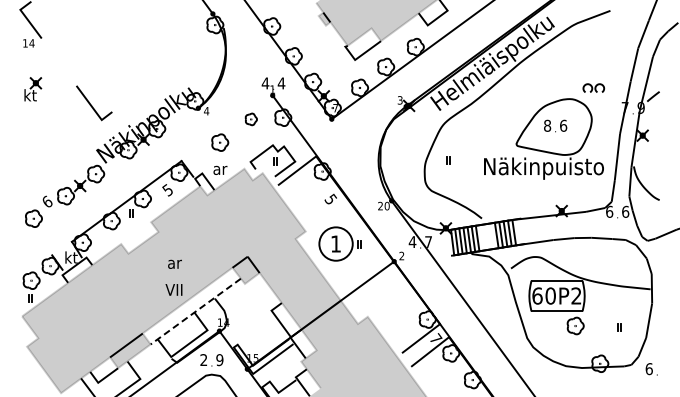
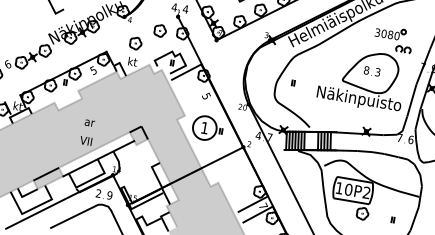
part: (572, 67) -> (391, 32), added
part: (251, 119) -> (160, 31), size x1.43
text: (563, 125) -> (377, 72), 6 -> 3
text: (220, 168) -> (132, 61), ar -> kt
text: (609, 211) -> (399, 137), 6 -> 7
text: (537, 295) -> (339, 187), 60P2 -> 10P2
line: (195, 311) -> (98, 158), dashed -> solid

